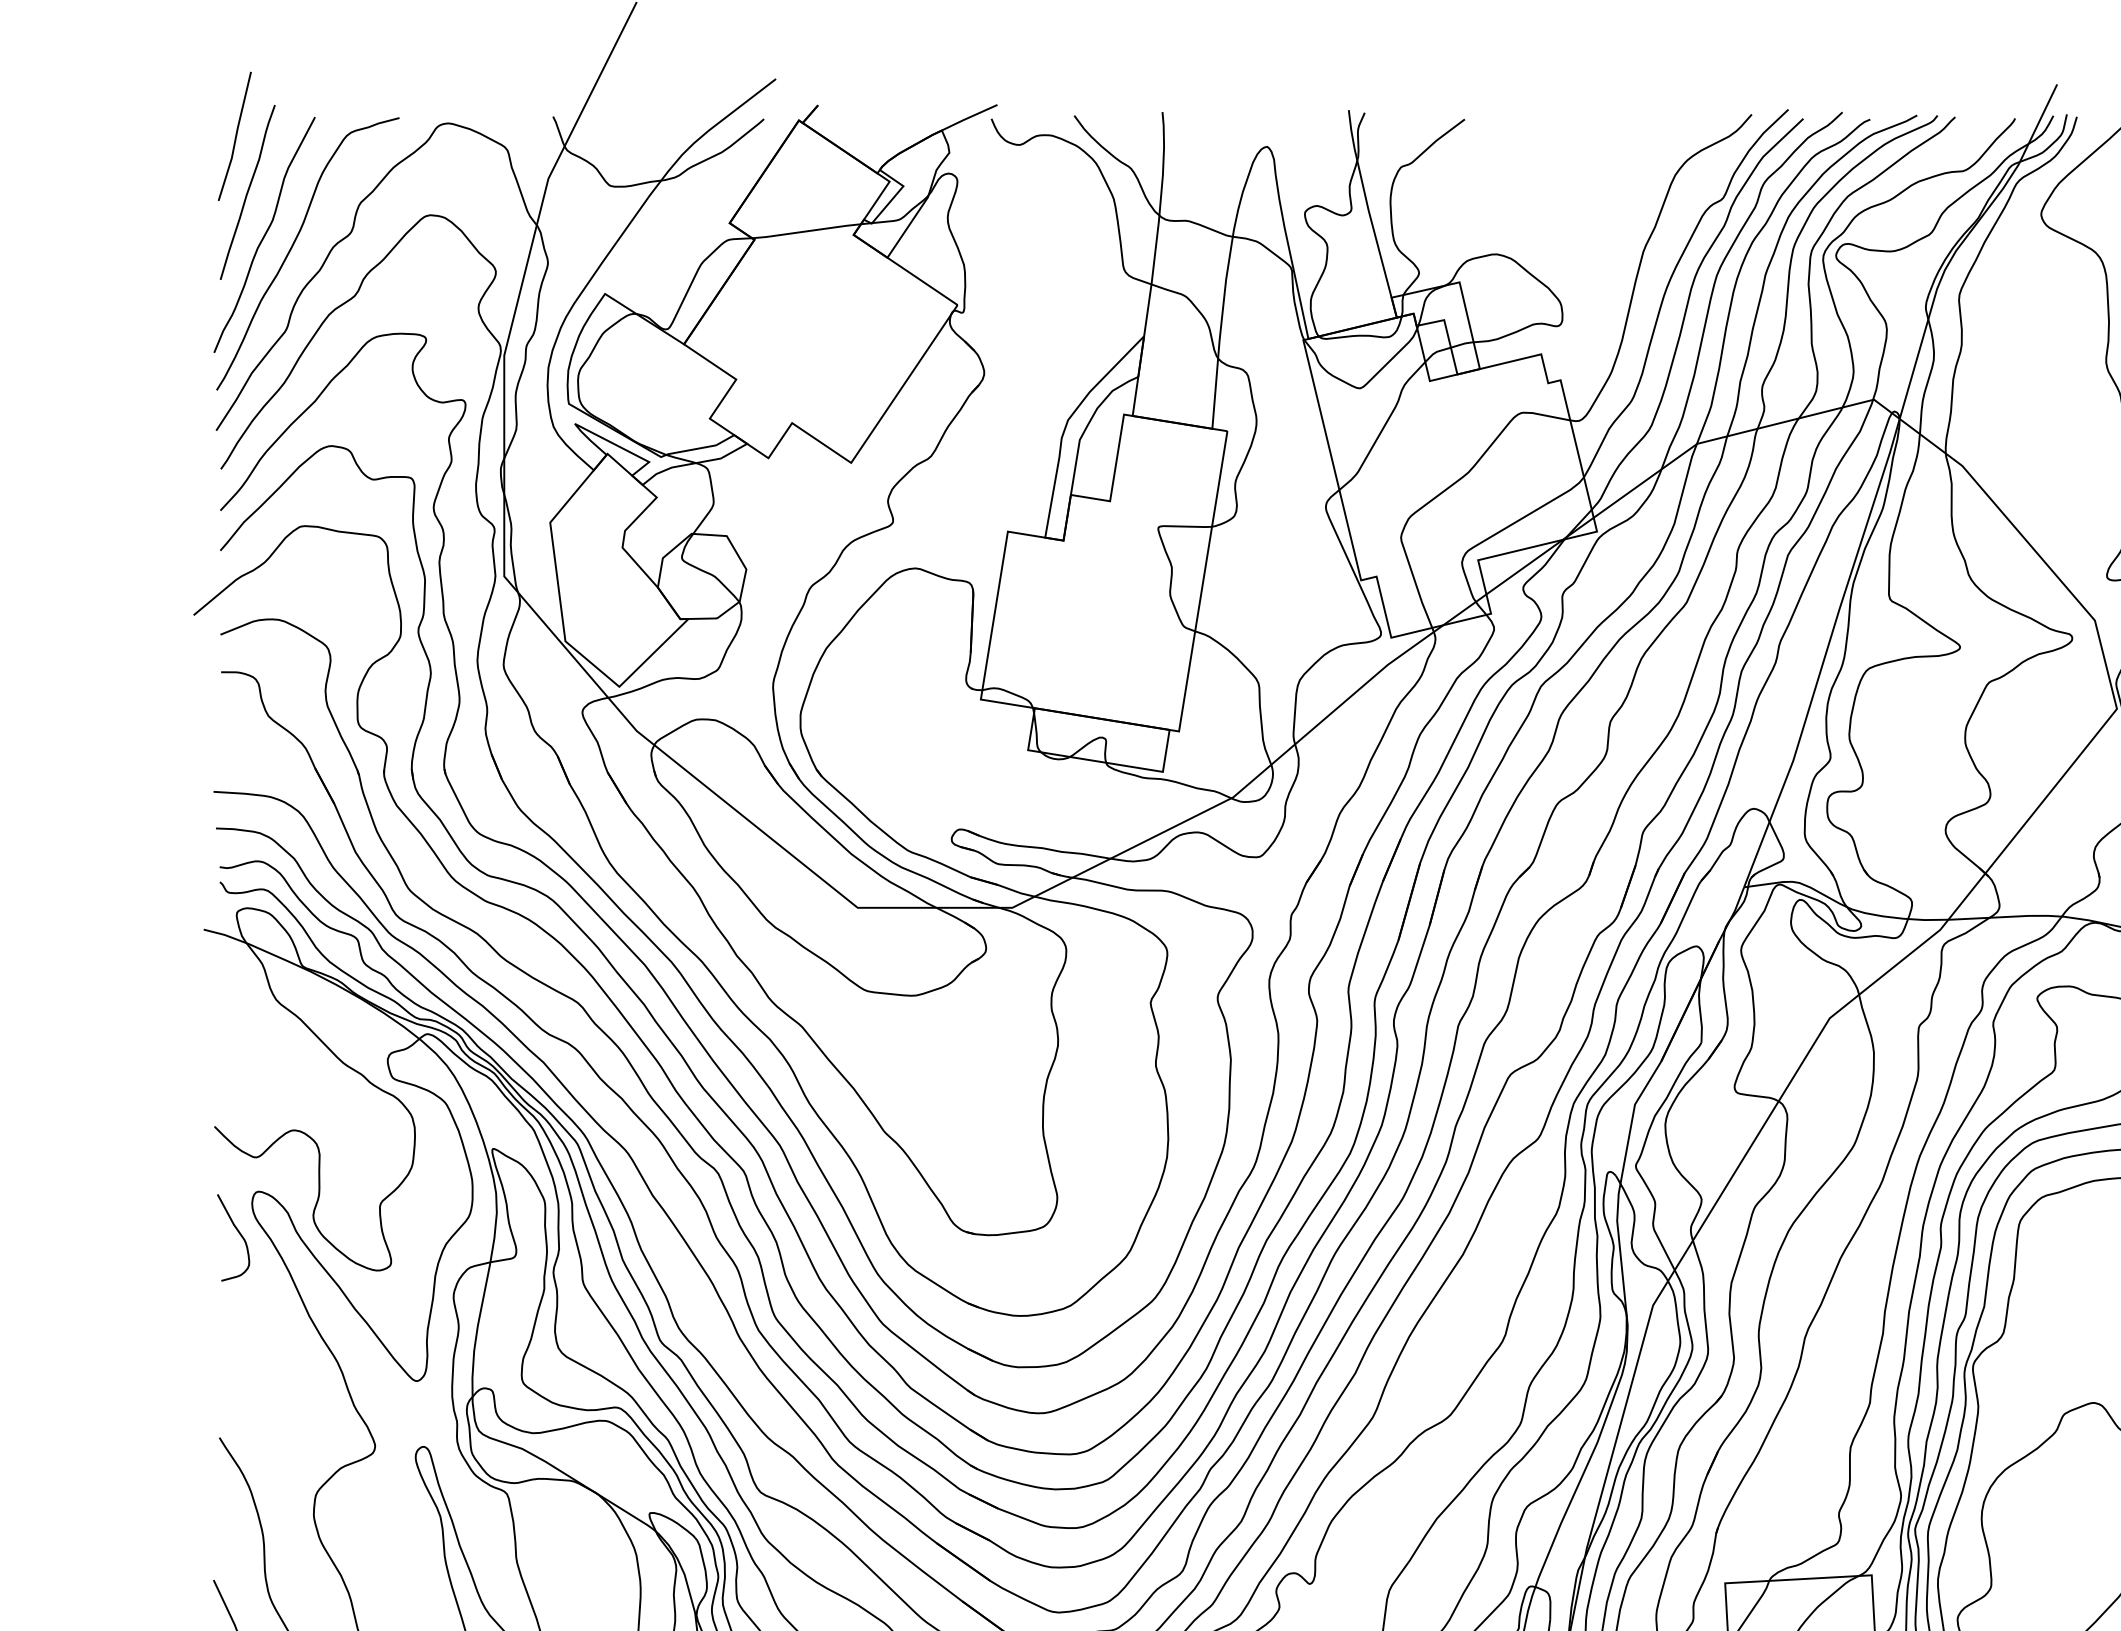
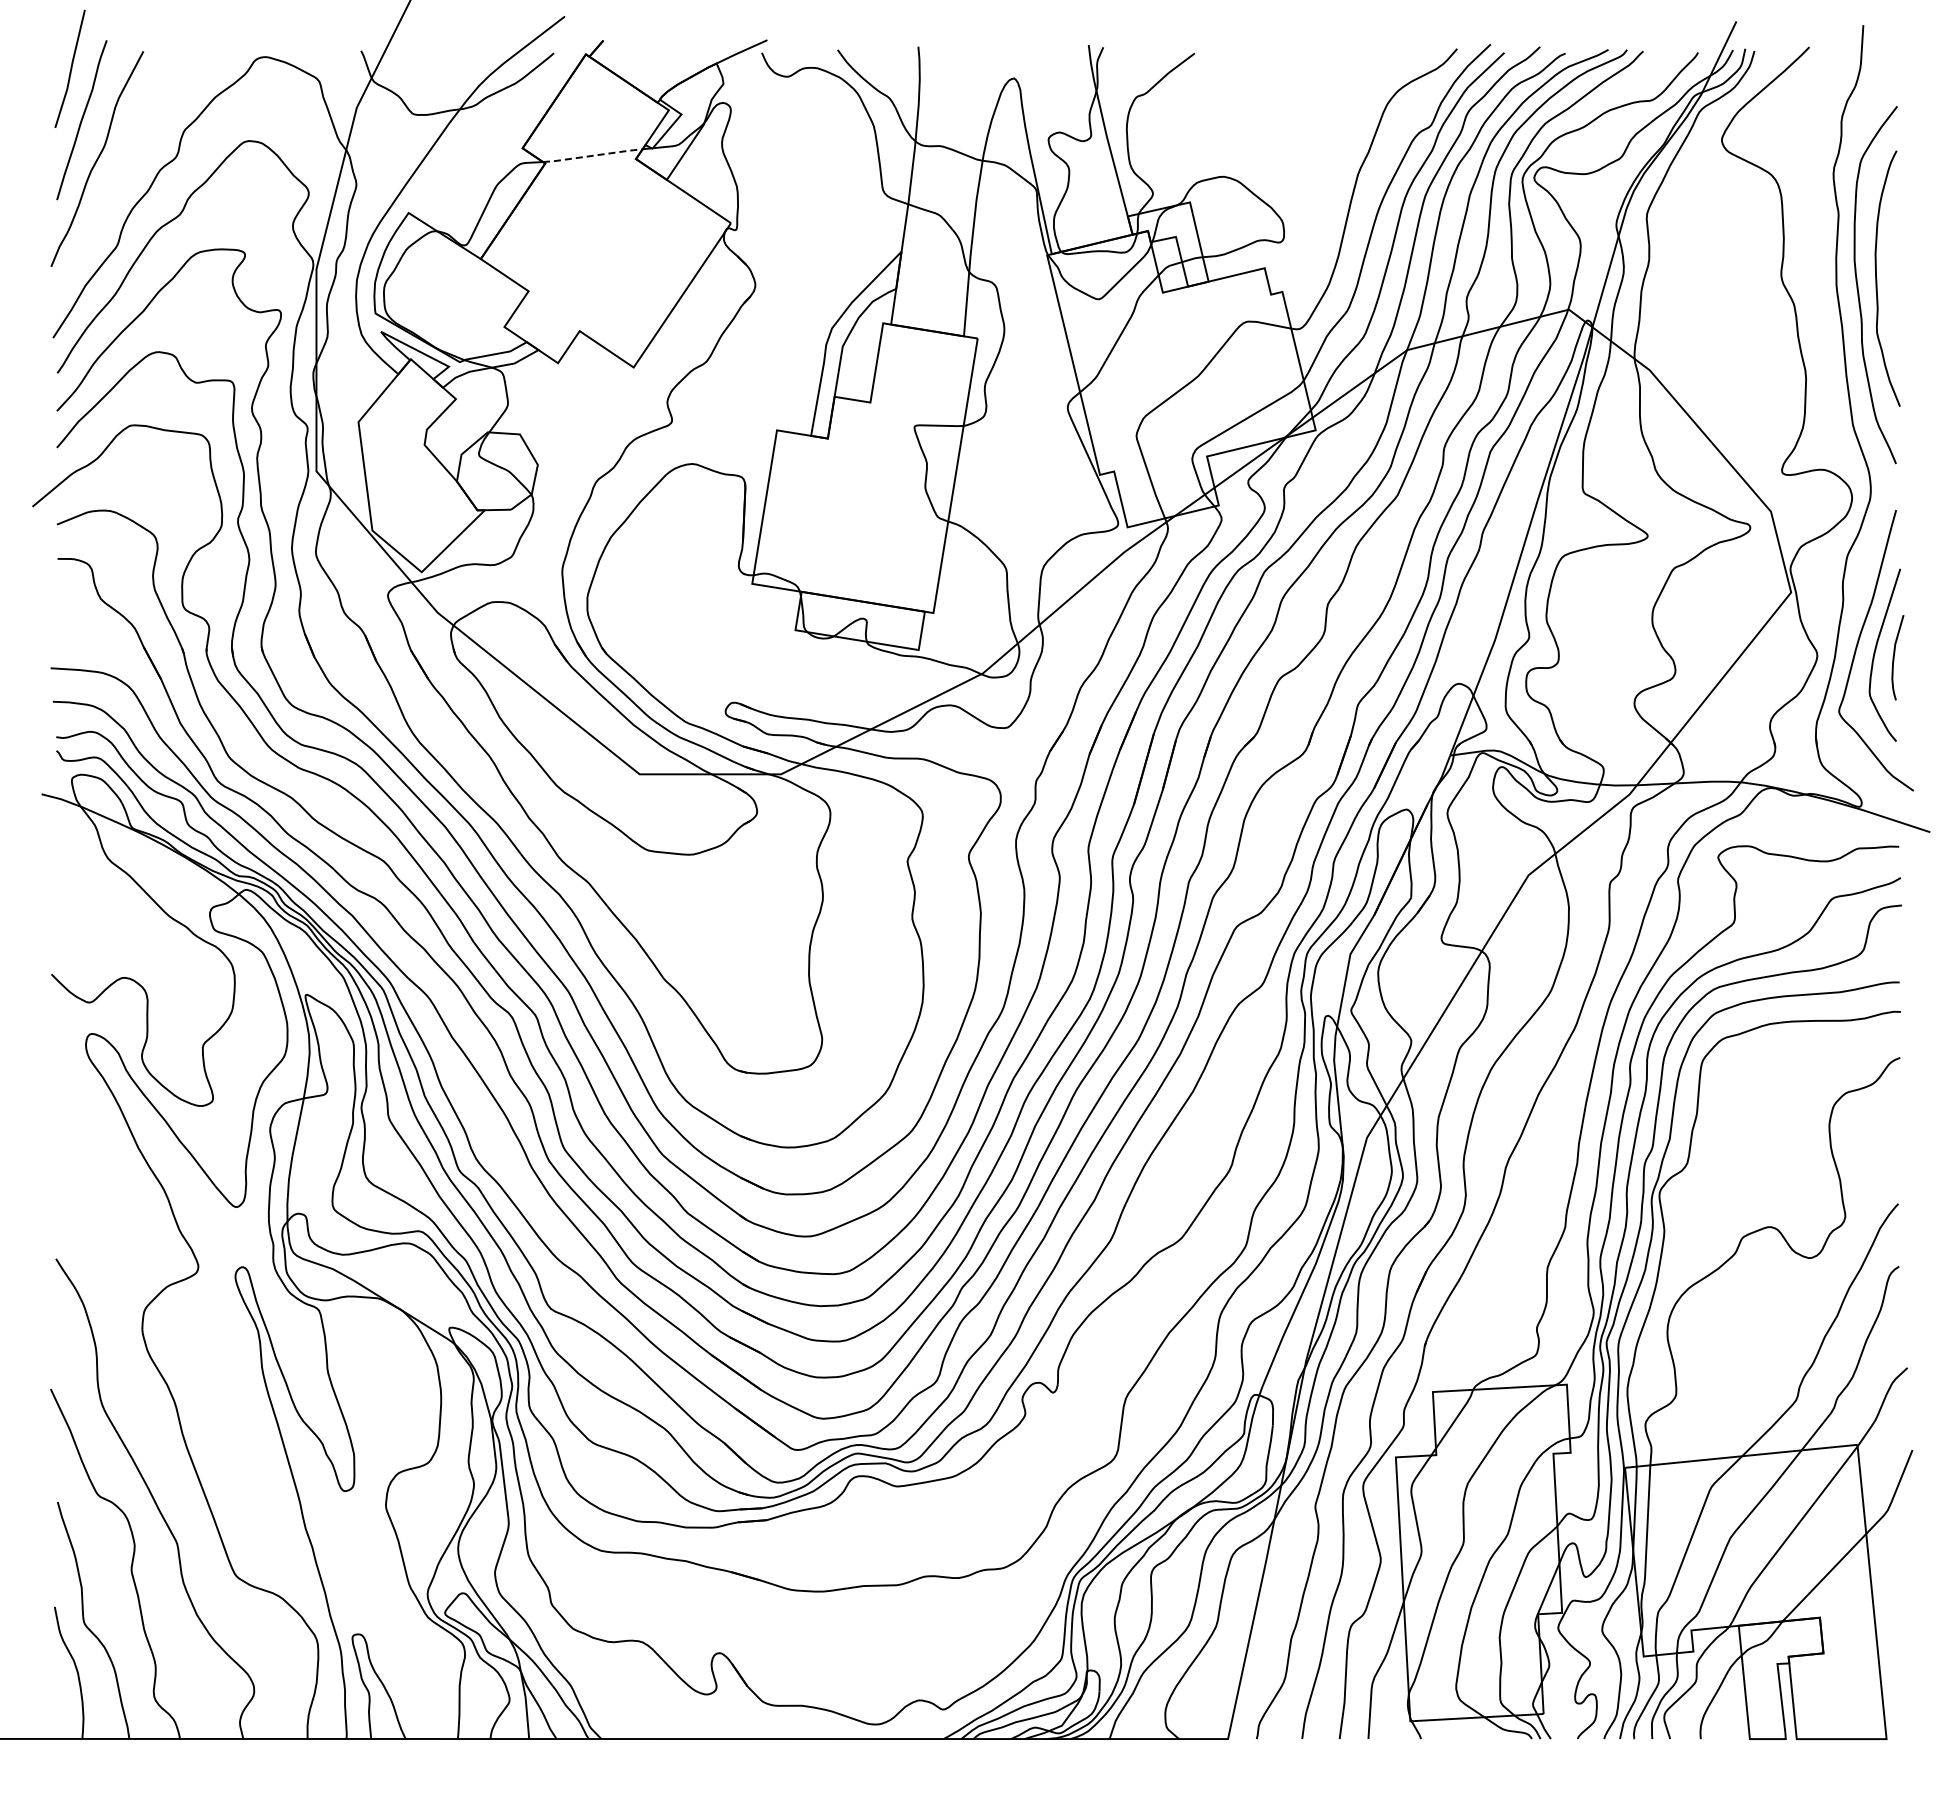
line: (807, 231) -> (593, 155), solid -> dashed
curve: (293, 247) -> (123, 170), removed
curve: (238, 1233) -> (73, 1072), removed

